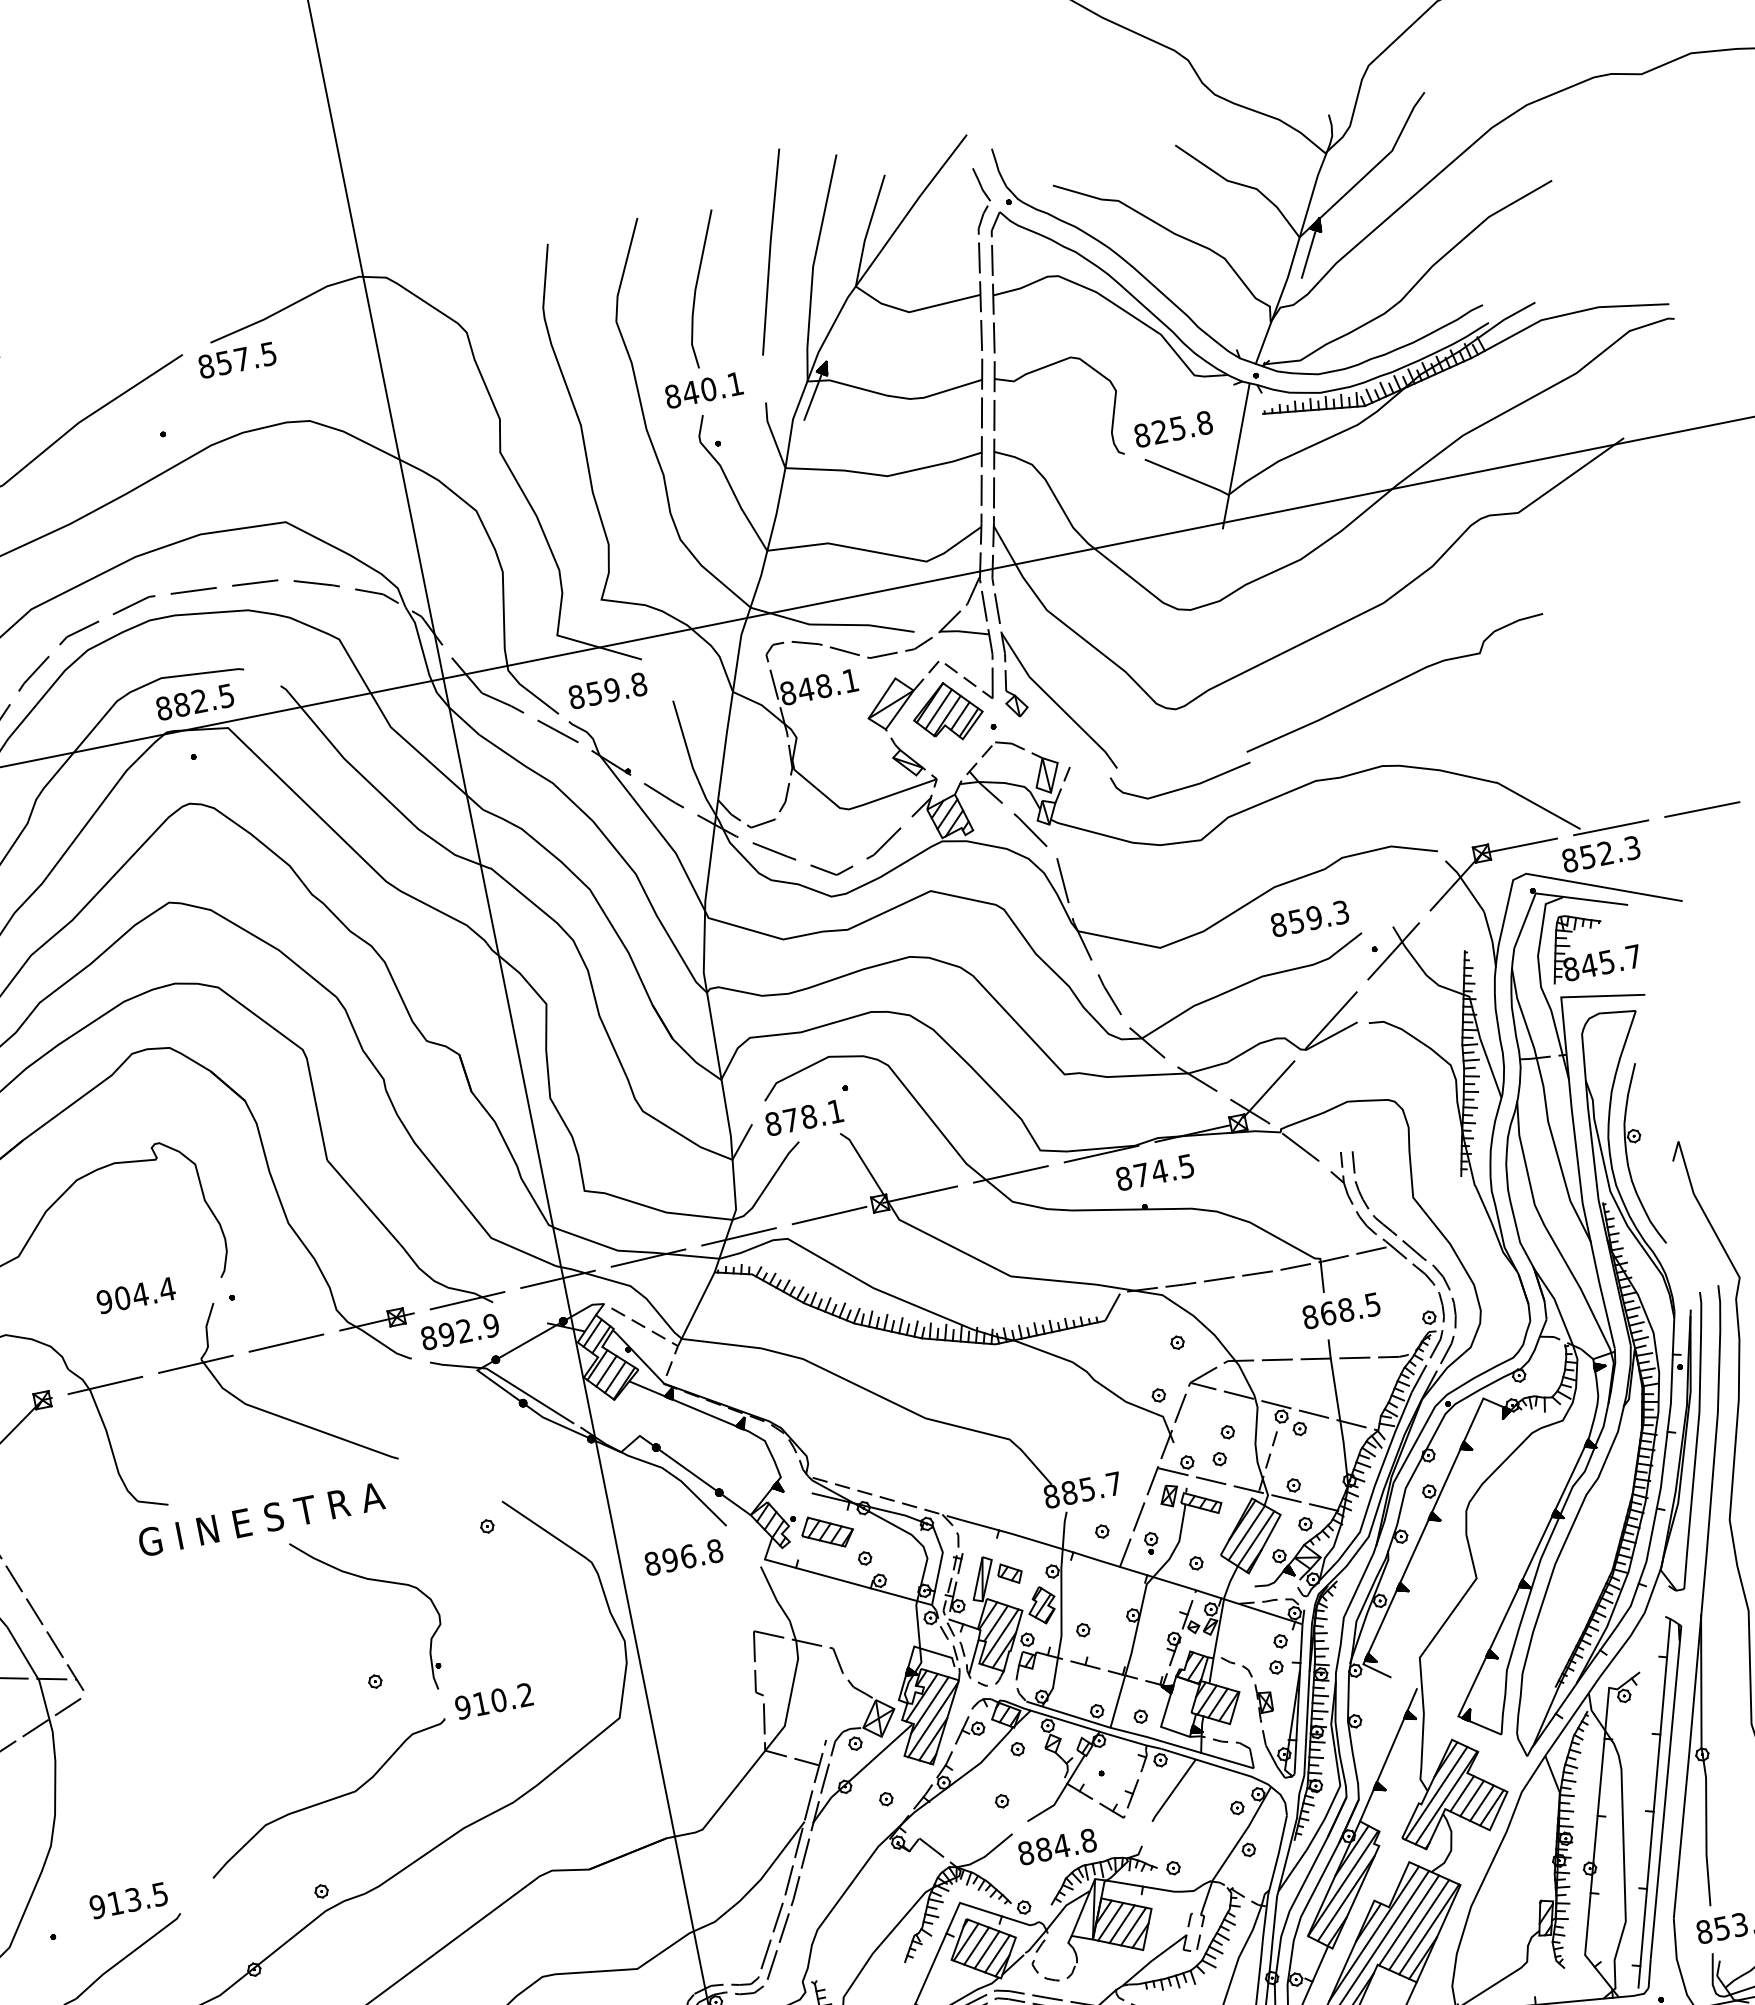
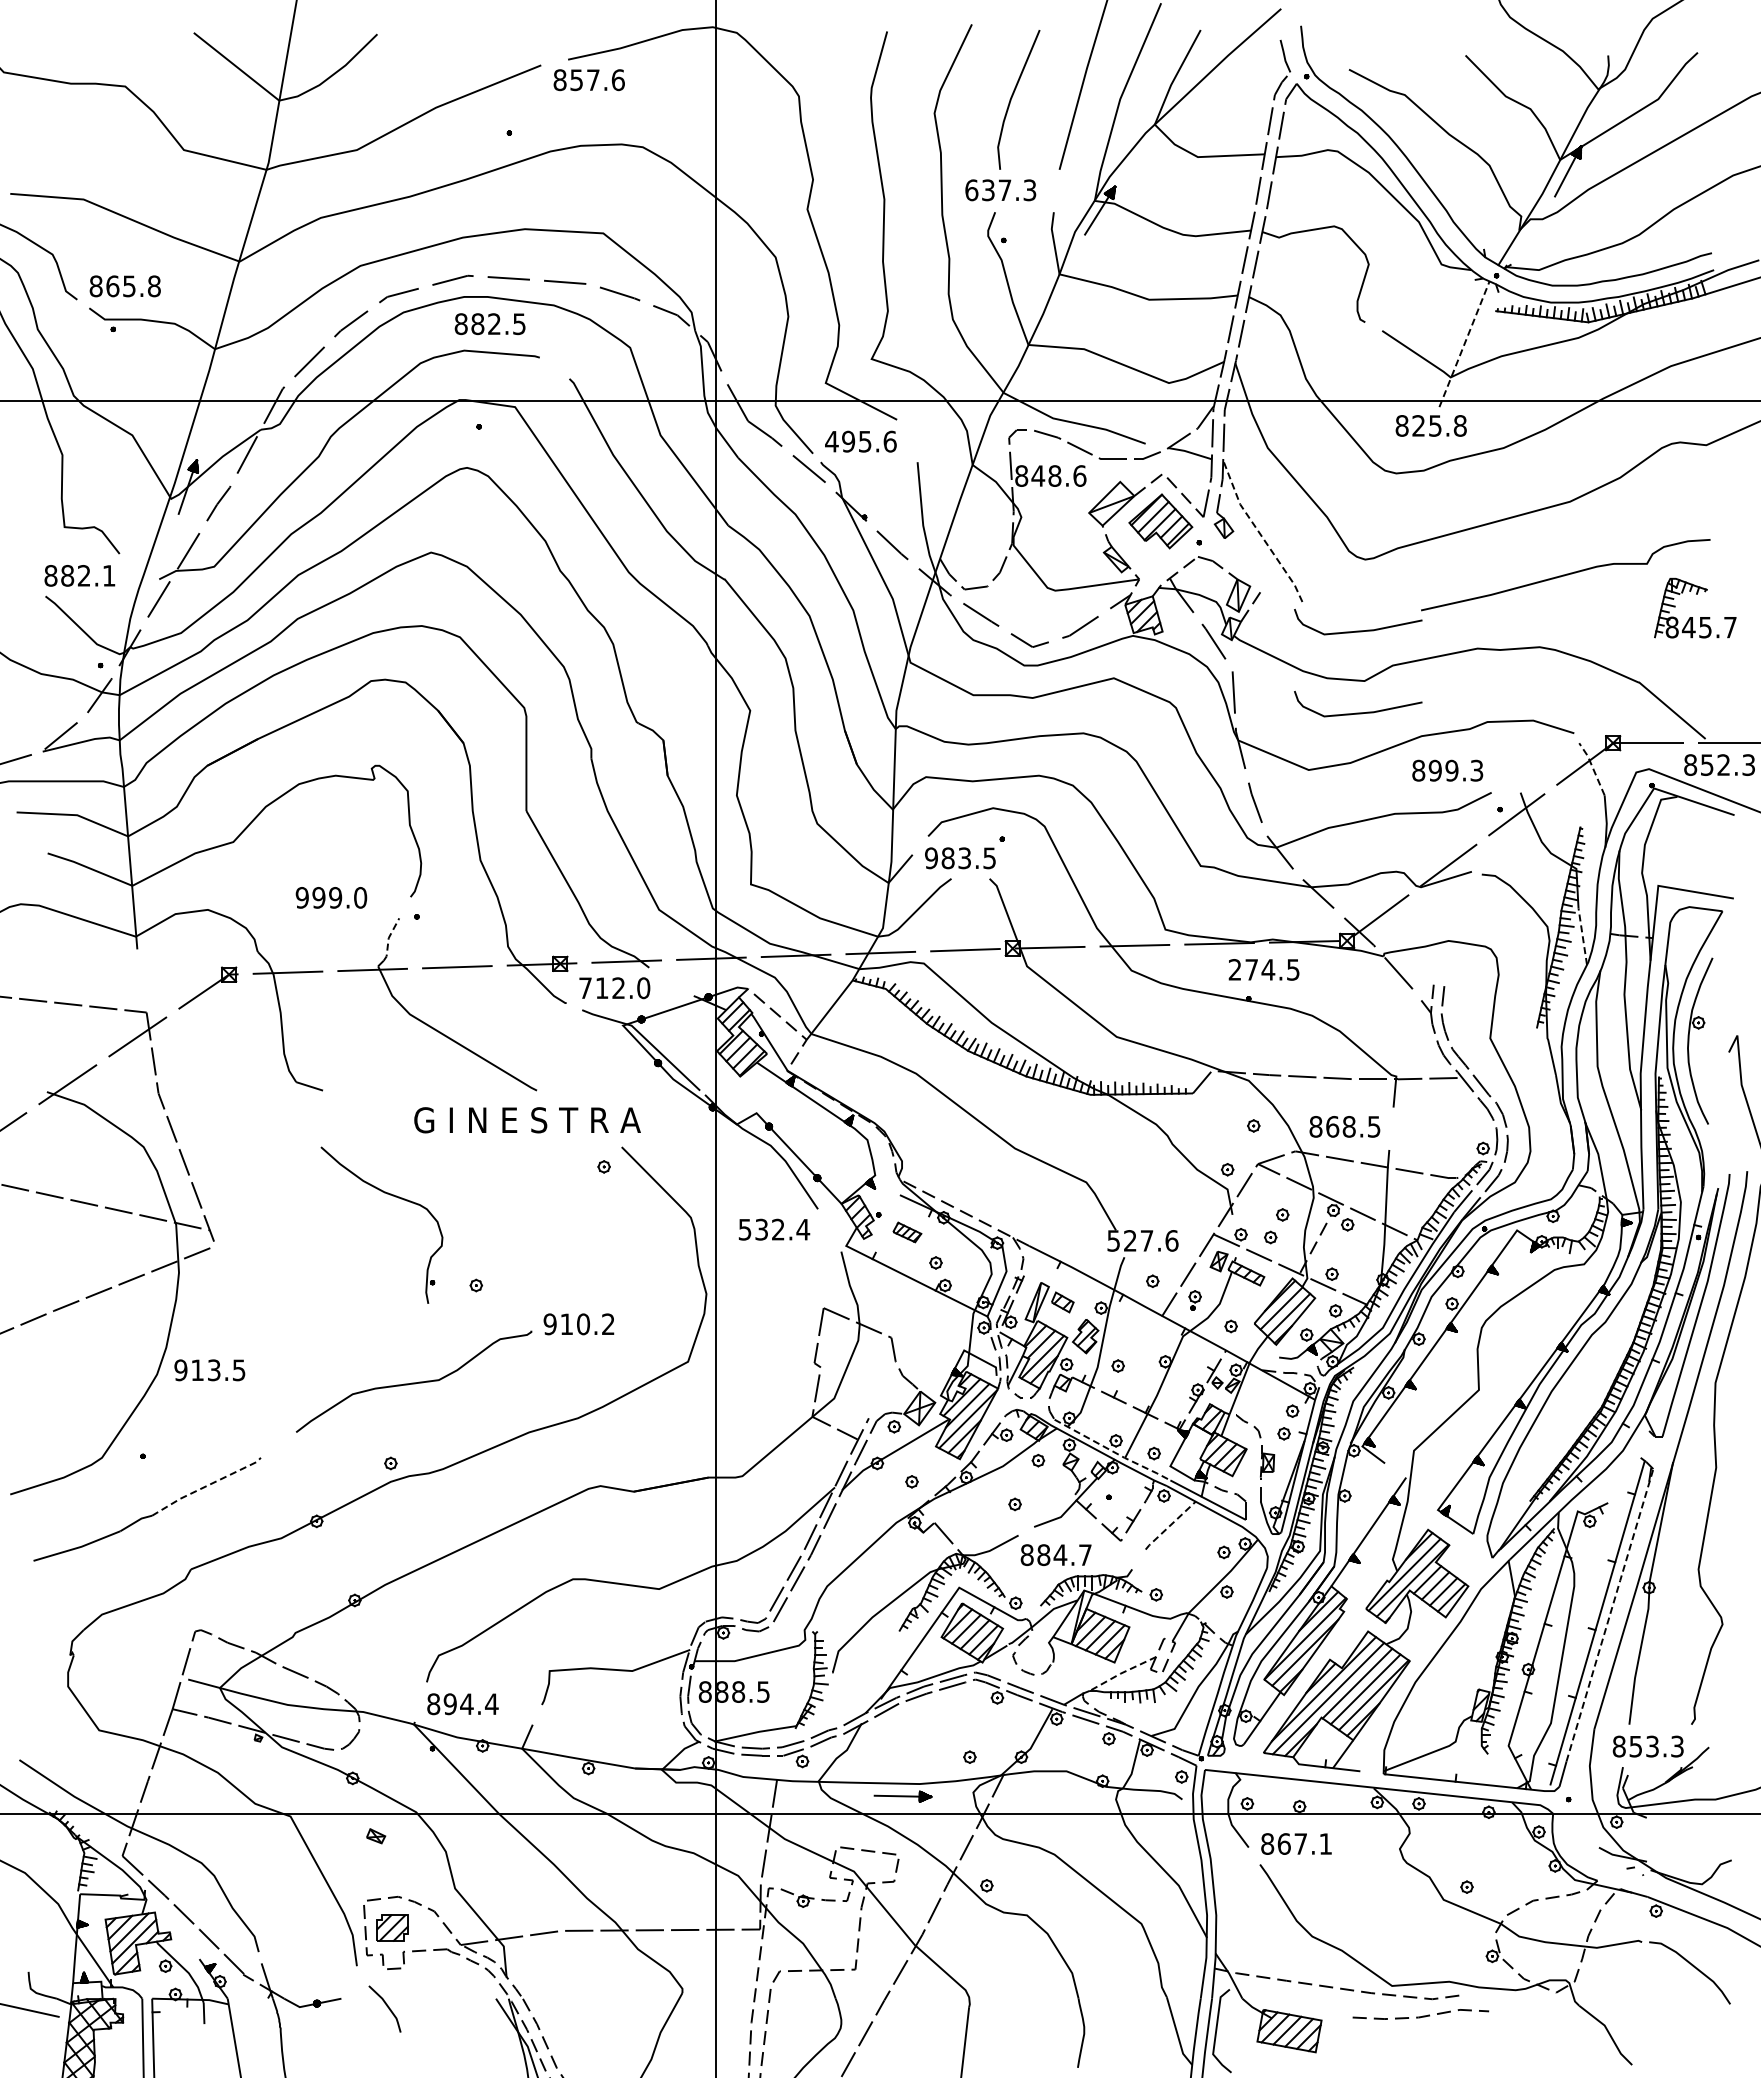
text: (268, 354) -> (617, 80), 857.5 -> 857.6
text: (703, 390) -> (1000, 190), 840.1 -> 637.3
text: (1172, 428) -> (1430, 425), moved
line: (1236, 456) -> (1464, 344), solid -> dashed
text: (850, 680) -> (1079, 475), 848.1 -> 848.6
text: (607, 690) -> (860, 441), 859.8 -> 495.6
text: (194, 702) -> (489, 324), moved
line: (1056, 703) -> (1259, 533), solid -> dashed
curve: (1201, 875) -> (1358, 712), added
line: (1464, 884) -> (1592, 767), solid -> dashed
text: (1295, 921) -> (1434, 770), 859.3 -> 899.3
part: (1590, 954) -> (1692, 617), moved
line: (1490, 1068) -> (1582, 936), solid -> dashed
text: (804, 1117) -> (960, 858), 878.1 -> 983.5
text: (1123, 1178) -> (1234, 969), 874.5 -> 274.5
text: (144, 1293) -> (339, 897), 904.4 -> 999.0
text: (1340, 1310) -> (1344, 1126), moved
line: (206, 1328) -> (388, 939), solid -> dashed
text: (460, 1332) -> (614, 988), 892.9 -> 712.0
text: (1082, 1489) -> (1142, 1240), 885.7 -> 527.6
text: (261, 1519) -> (527, 1120), moved
part: (827, 1531) -> (907, 1232), size x0.6
text: (684, 1557) -> (774, 1229), 896.8 -> 532.4
part: (376, 1581) -> (392, 1196), moved
line: (1097, 1724) -> (1114, 1452), solid -> dashed
line: (1173, 1790) -> (1170, 1525), solid -> dashed
line: (1666, 1791) -> (1610, 1614), solid -> dashed
text: (1088, 1841) -> (1085, 1555), 884.8 -> 884.7
text: (128, 1900) -> (209, 1370), moved
line: (128, 1955) -> (206, 1486), solid -> dashed
line: (1154, 1960) -> (1122, 1673), solid -> dashed

